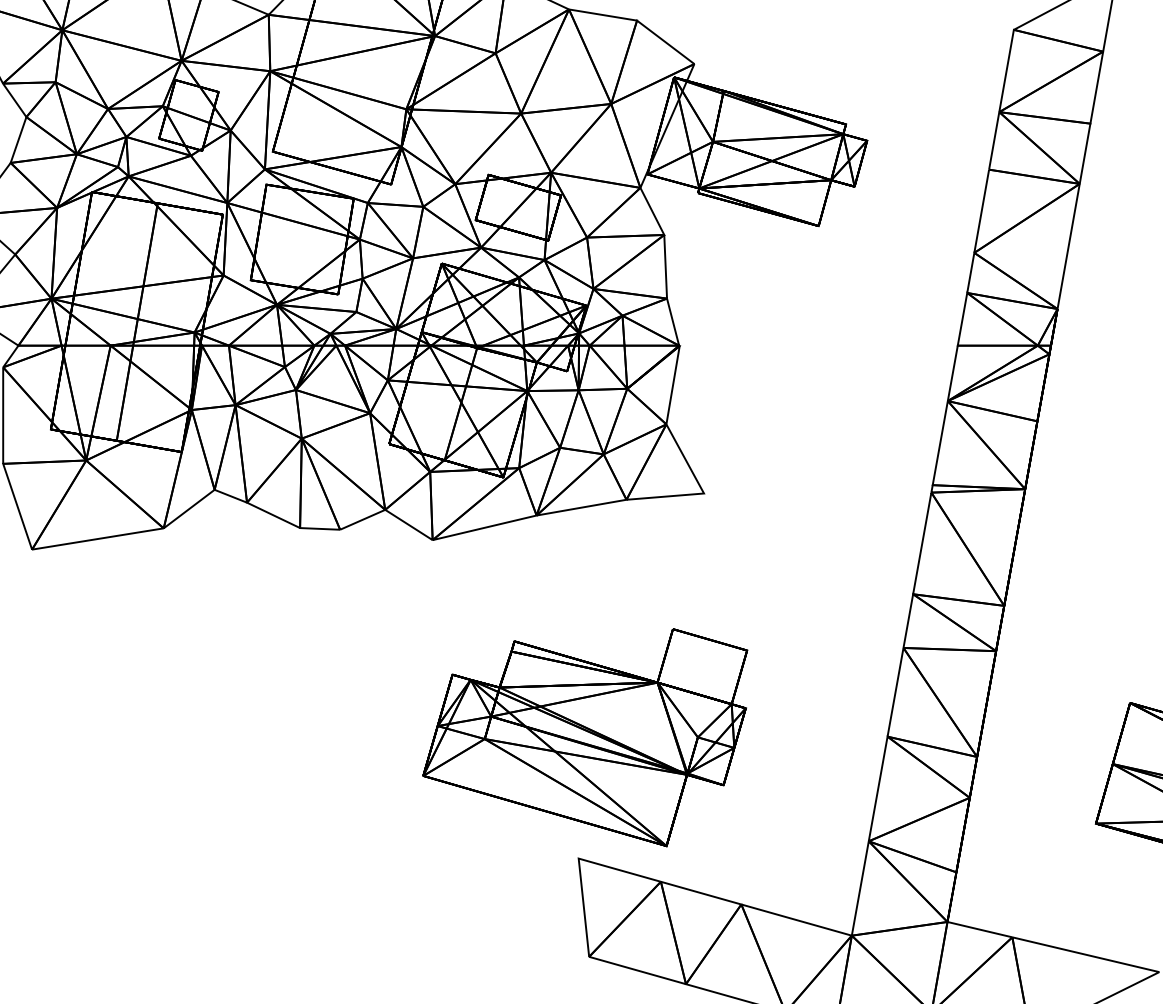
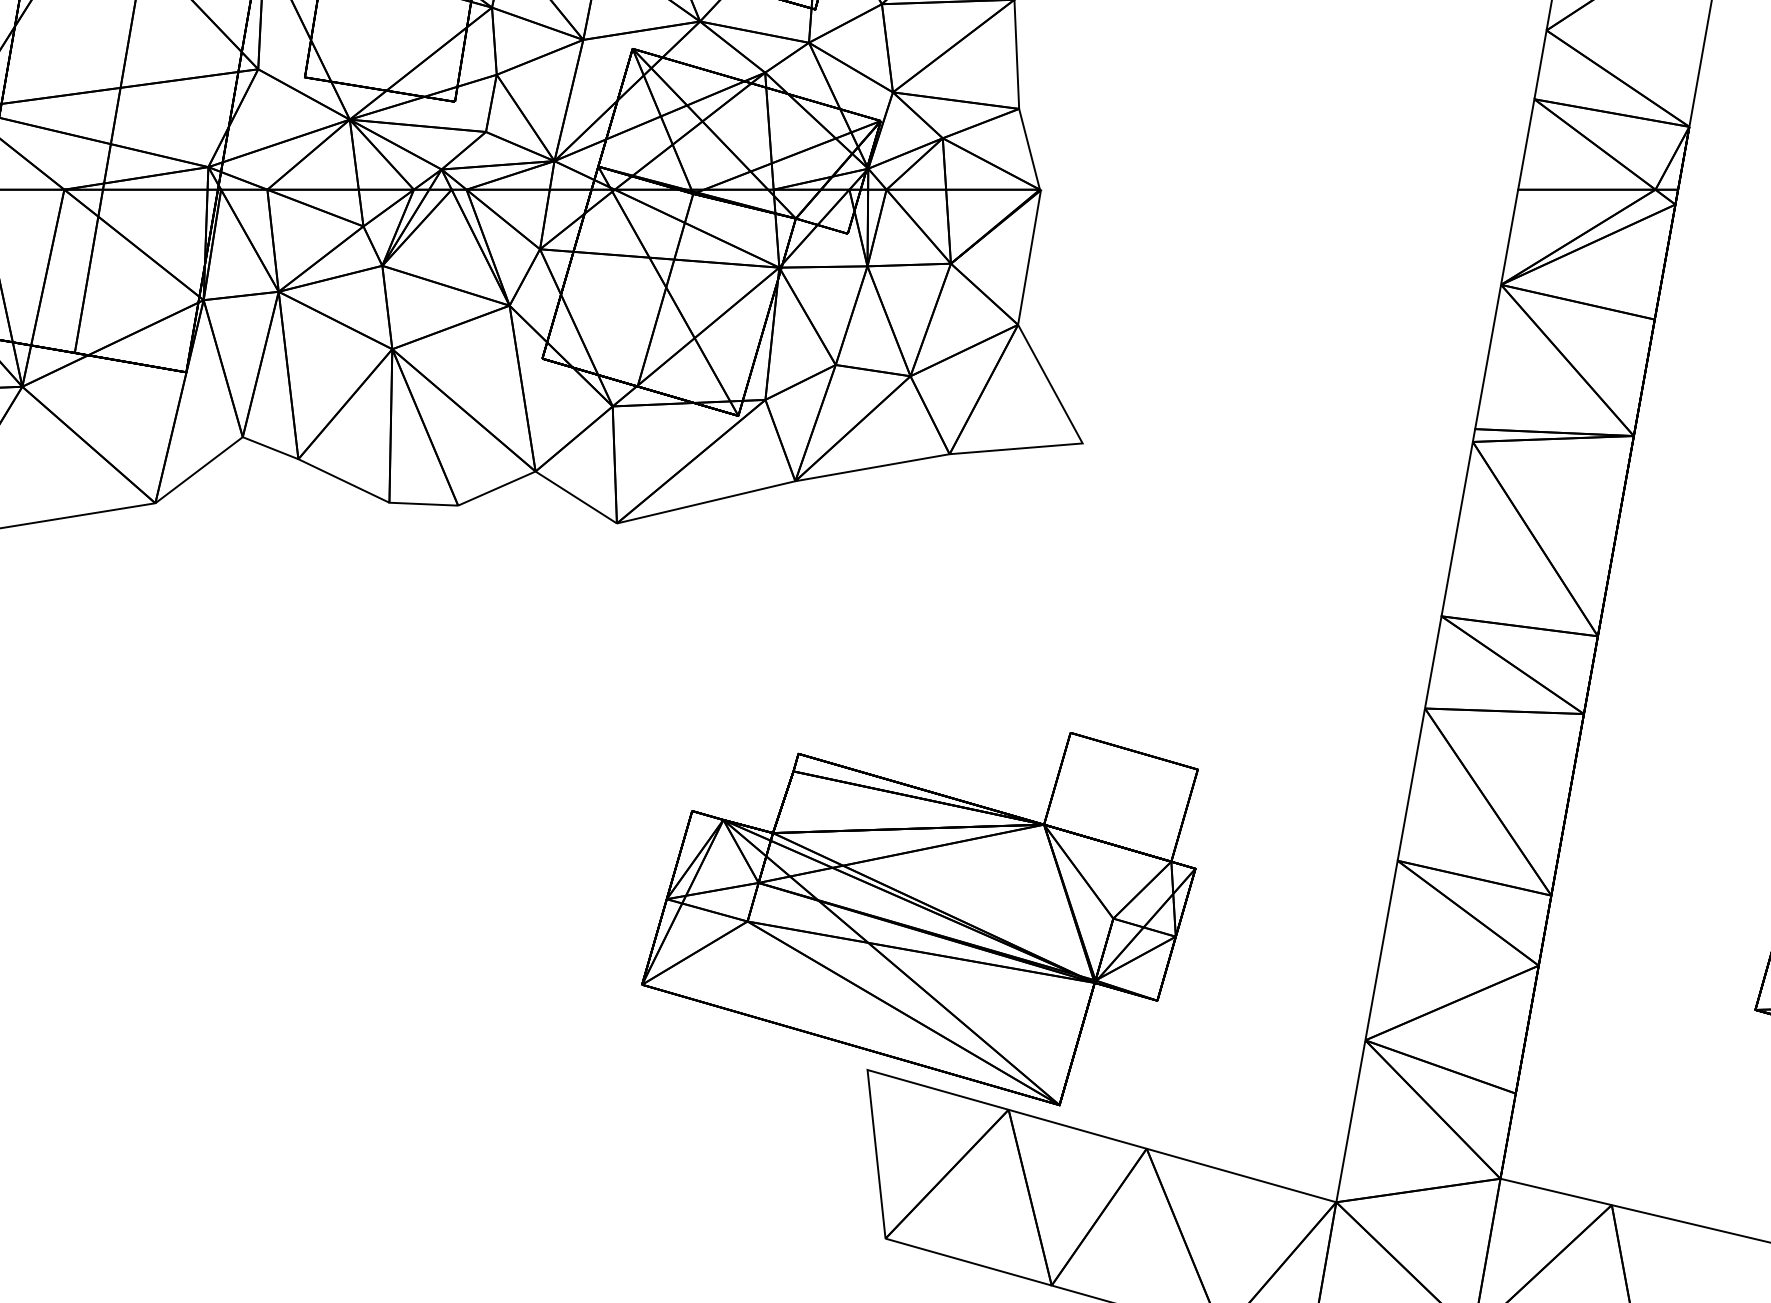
part: (585, 737) -> (920, 918), moved

